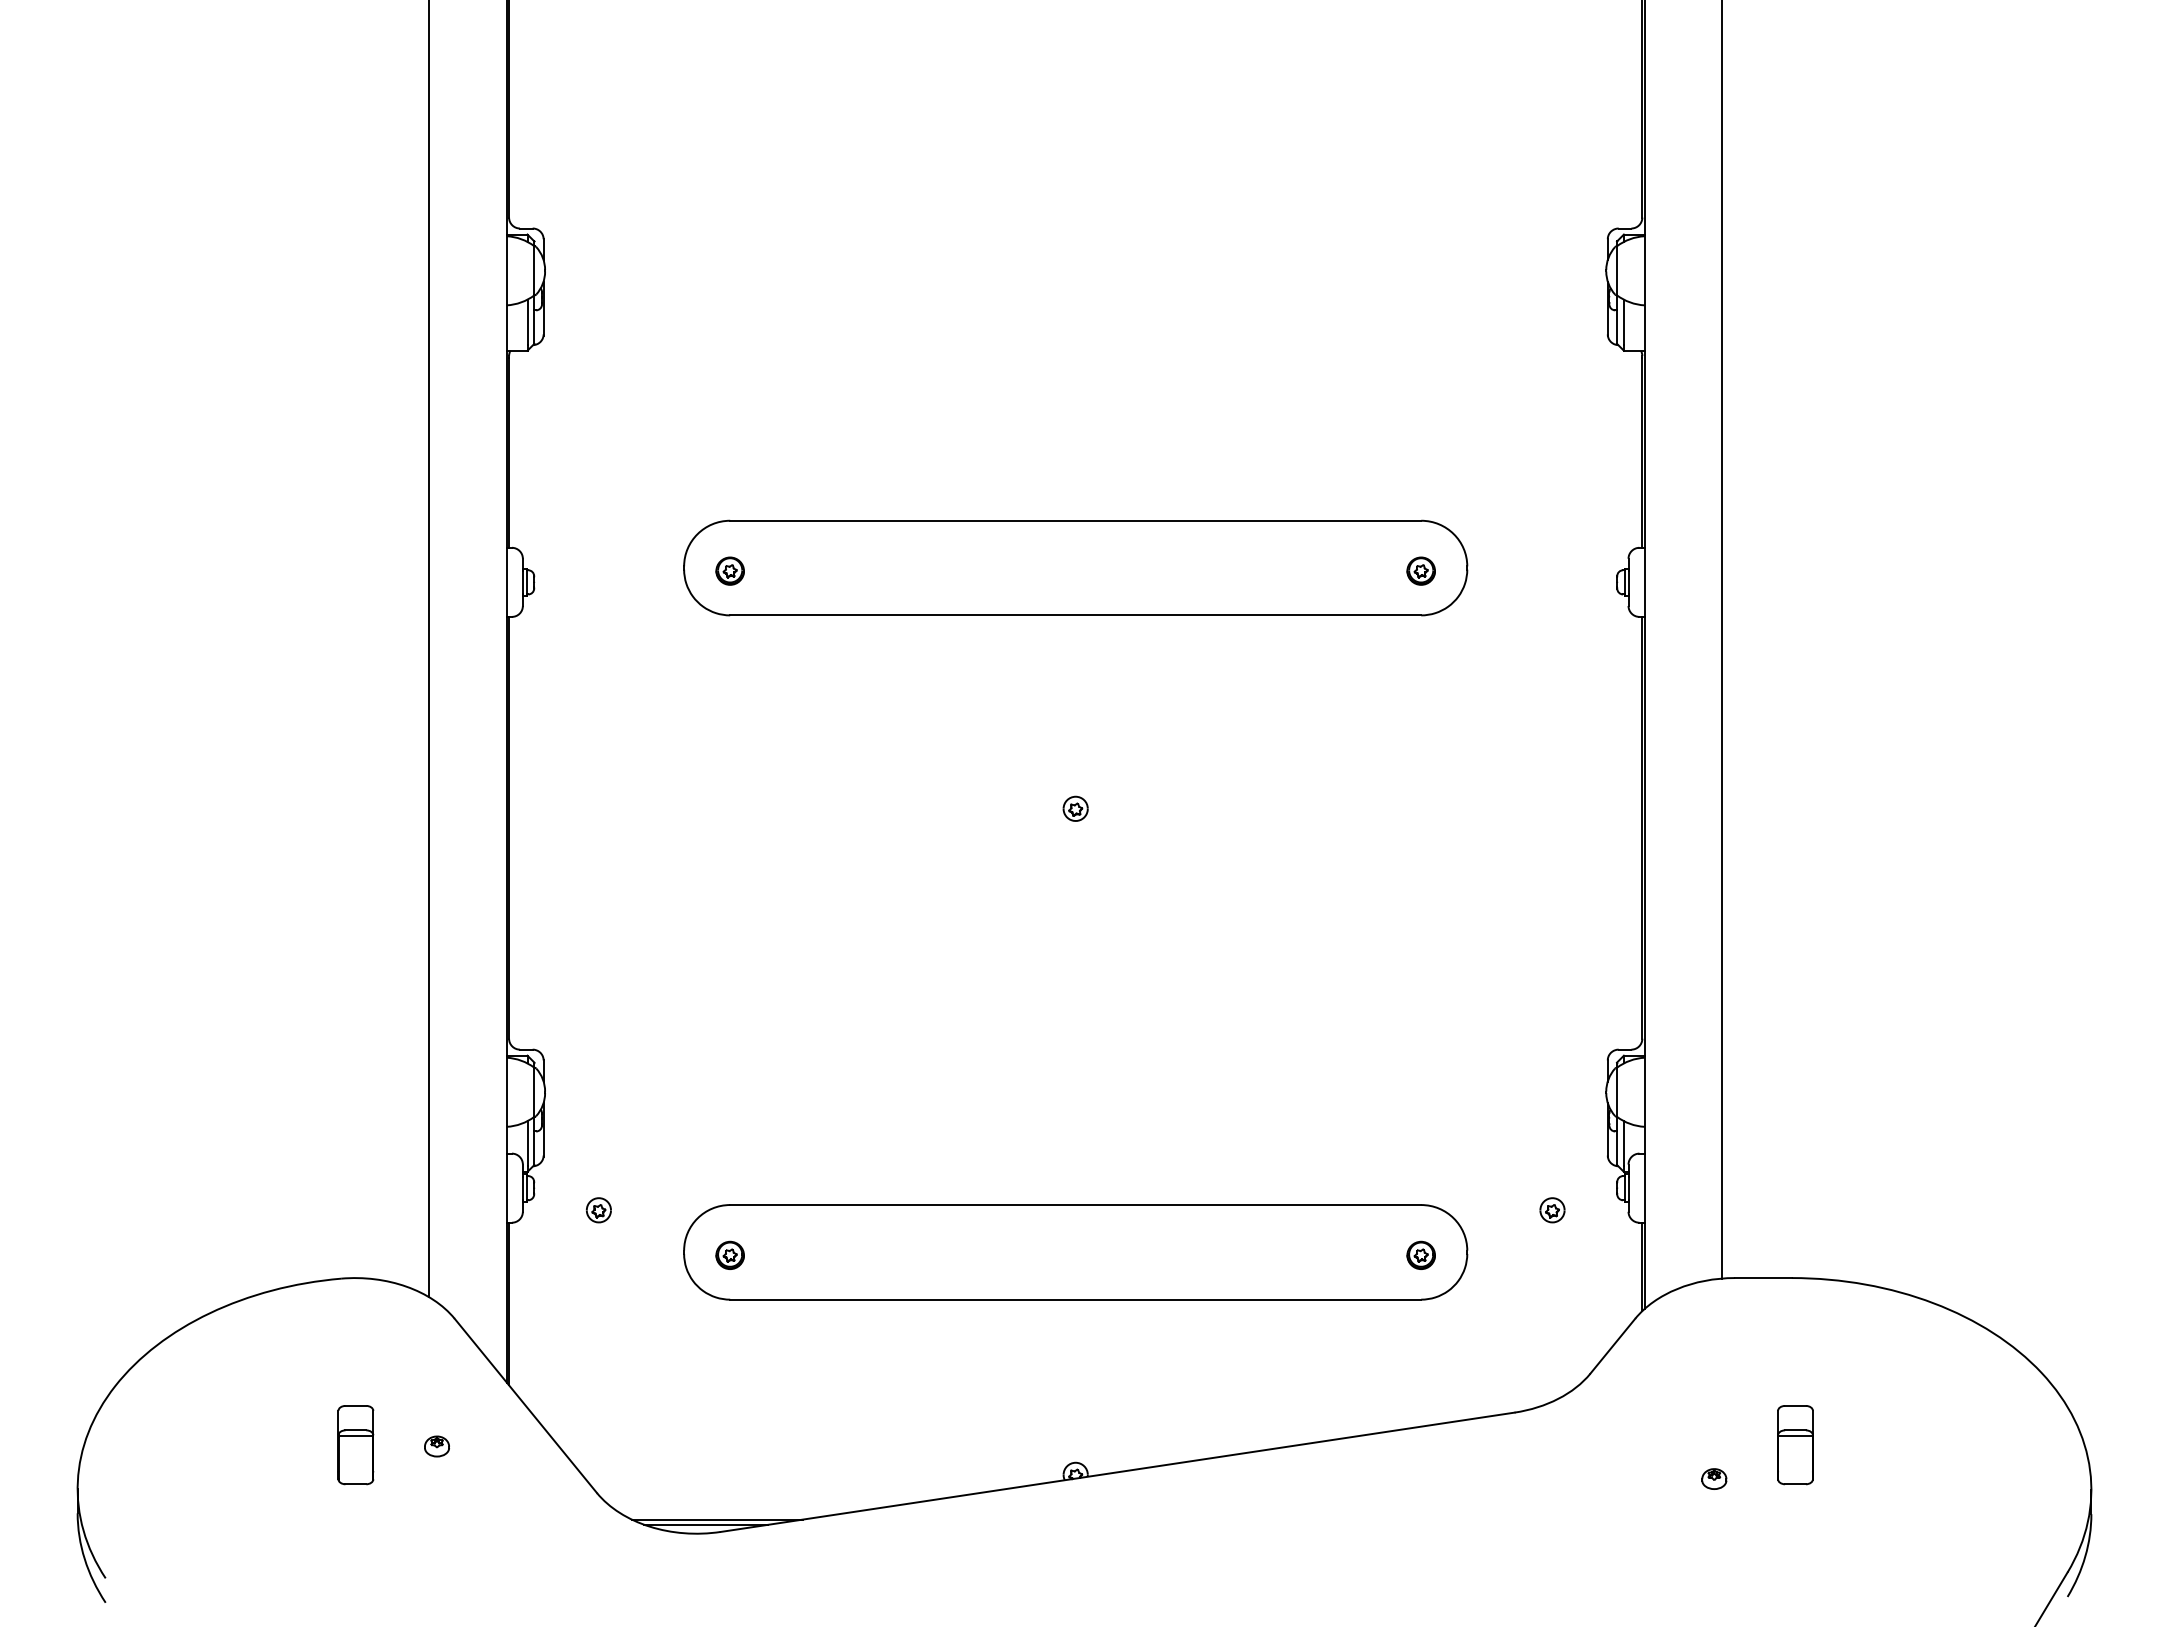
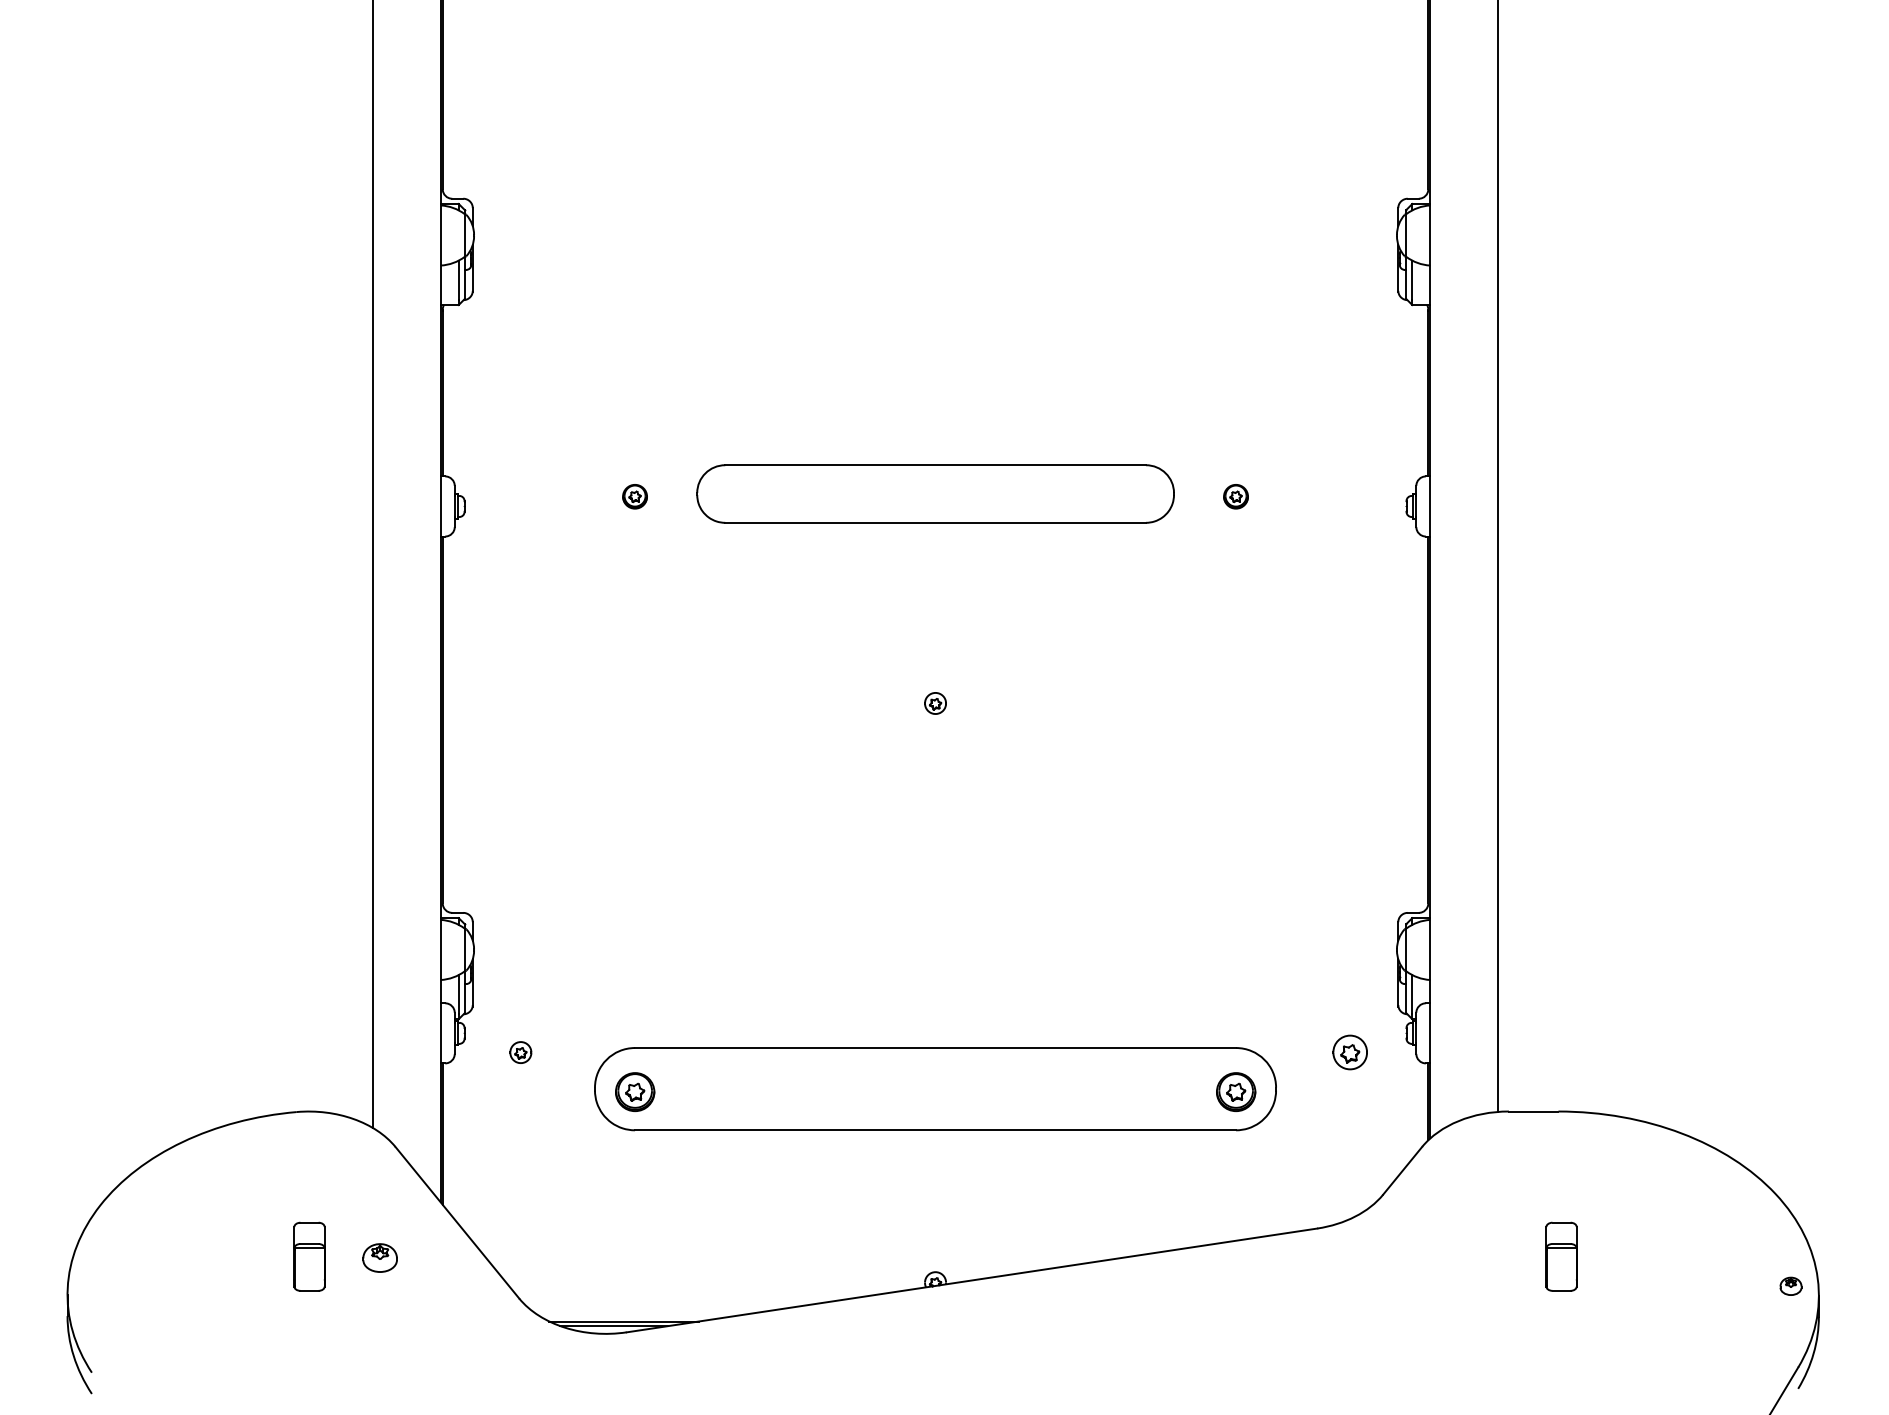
part: (1075, 567) -> (935, 493), size x0.7
part: (1552, 1210) -> (1350, 1052), size x1.6
part: (729, 1254) -> (634, 1091), size x1.6
part: (1420, 1254) -> (1235, 1091), size x1.6
part: (436, 1446) -> (379, 1258), size x1.6
part: (1714, 1478) -> (1791, 1285), moved

